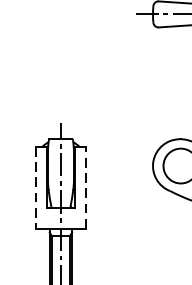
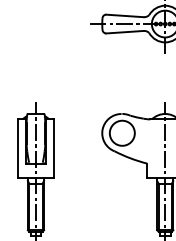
line: (86, 187) -> (54, 148), dashed -> solid
line: (35, 188) -> (17, 149), dashed -> solid

